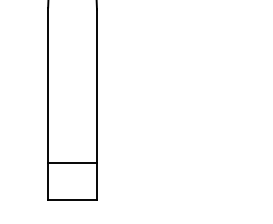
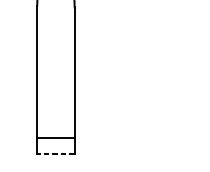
line: (72, 163) -> (55, 137), moved
line: (72, 200) -> (55, 153), solid -> dashed

